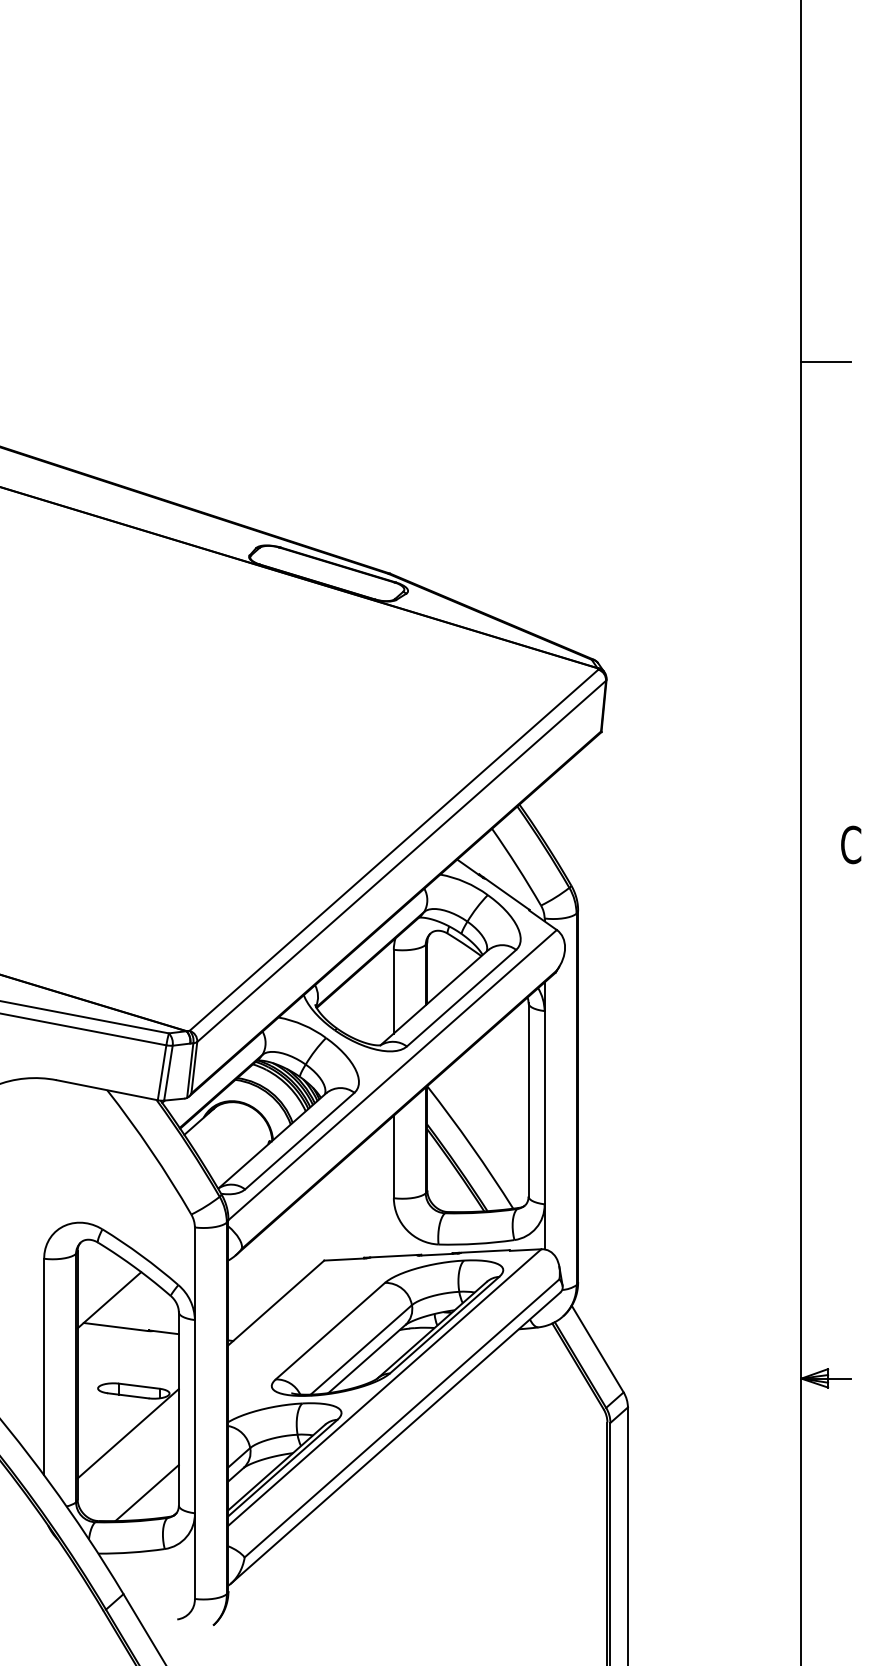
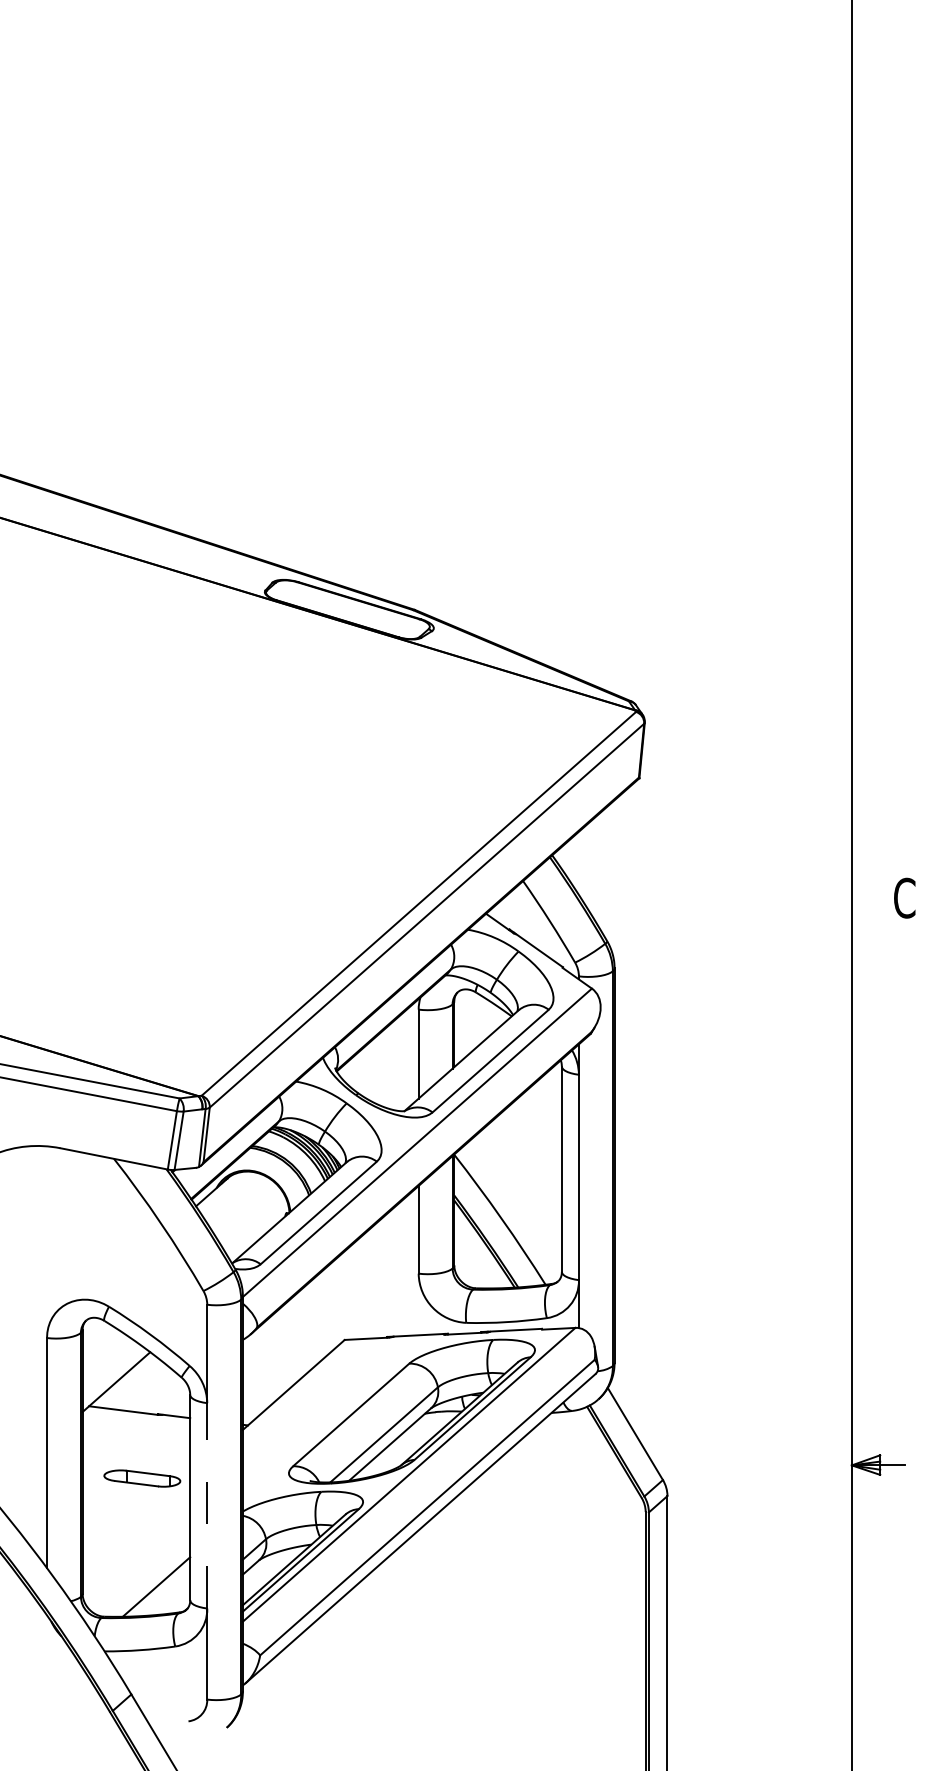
line: (825, 362) -> (877, 385), removed
line: (195, 1416) -> (207, 1505), solid -> dashed
line: (128, 1433) -> (136, 1523), removed

